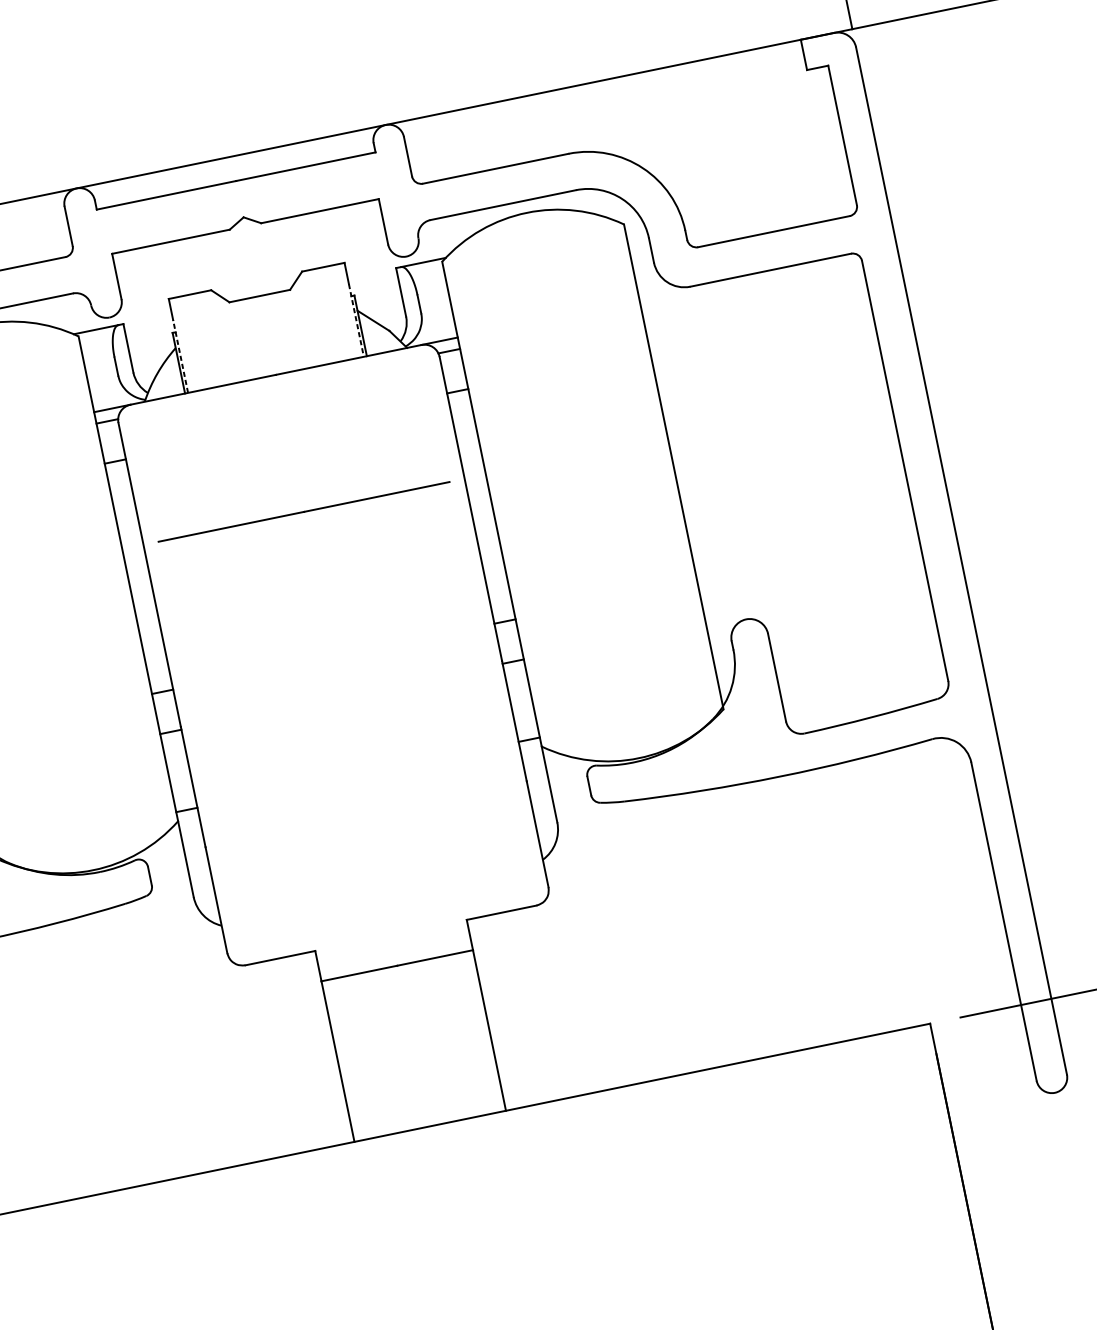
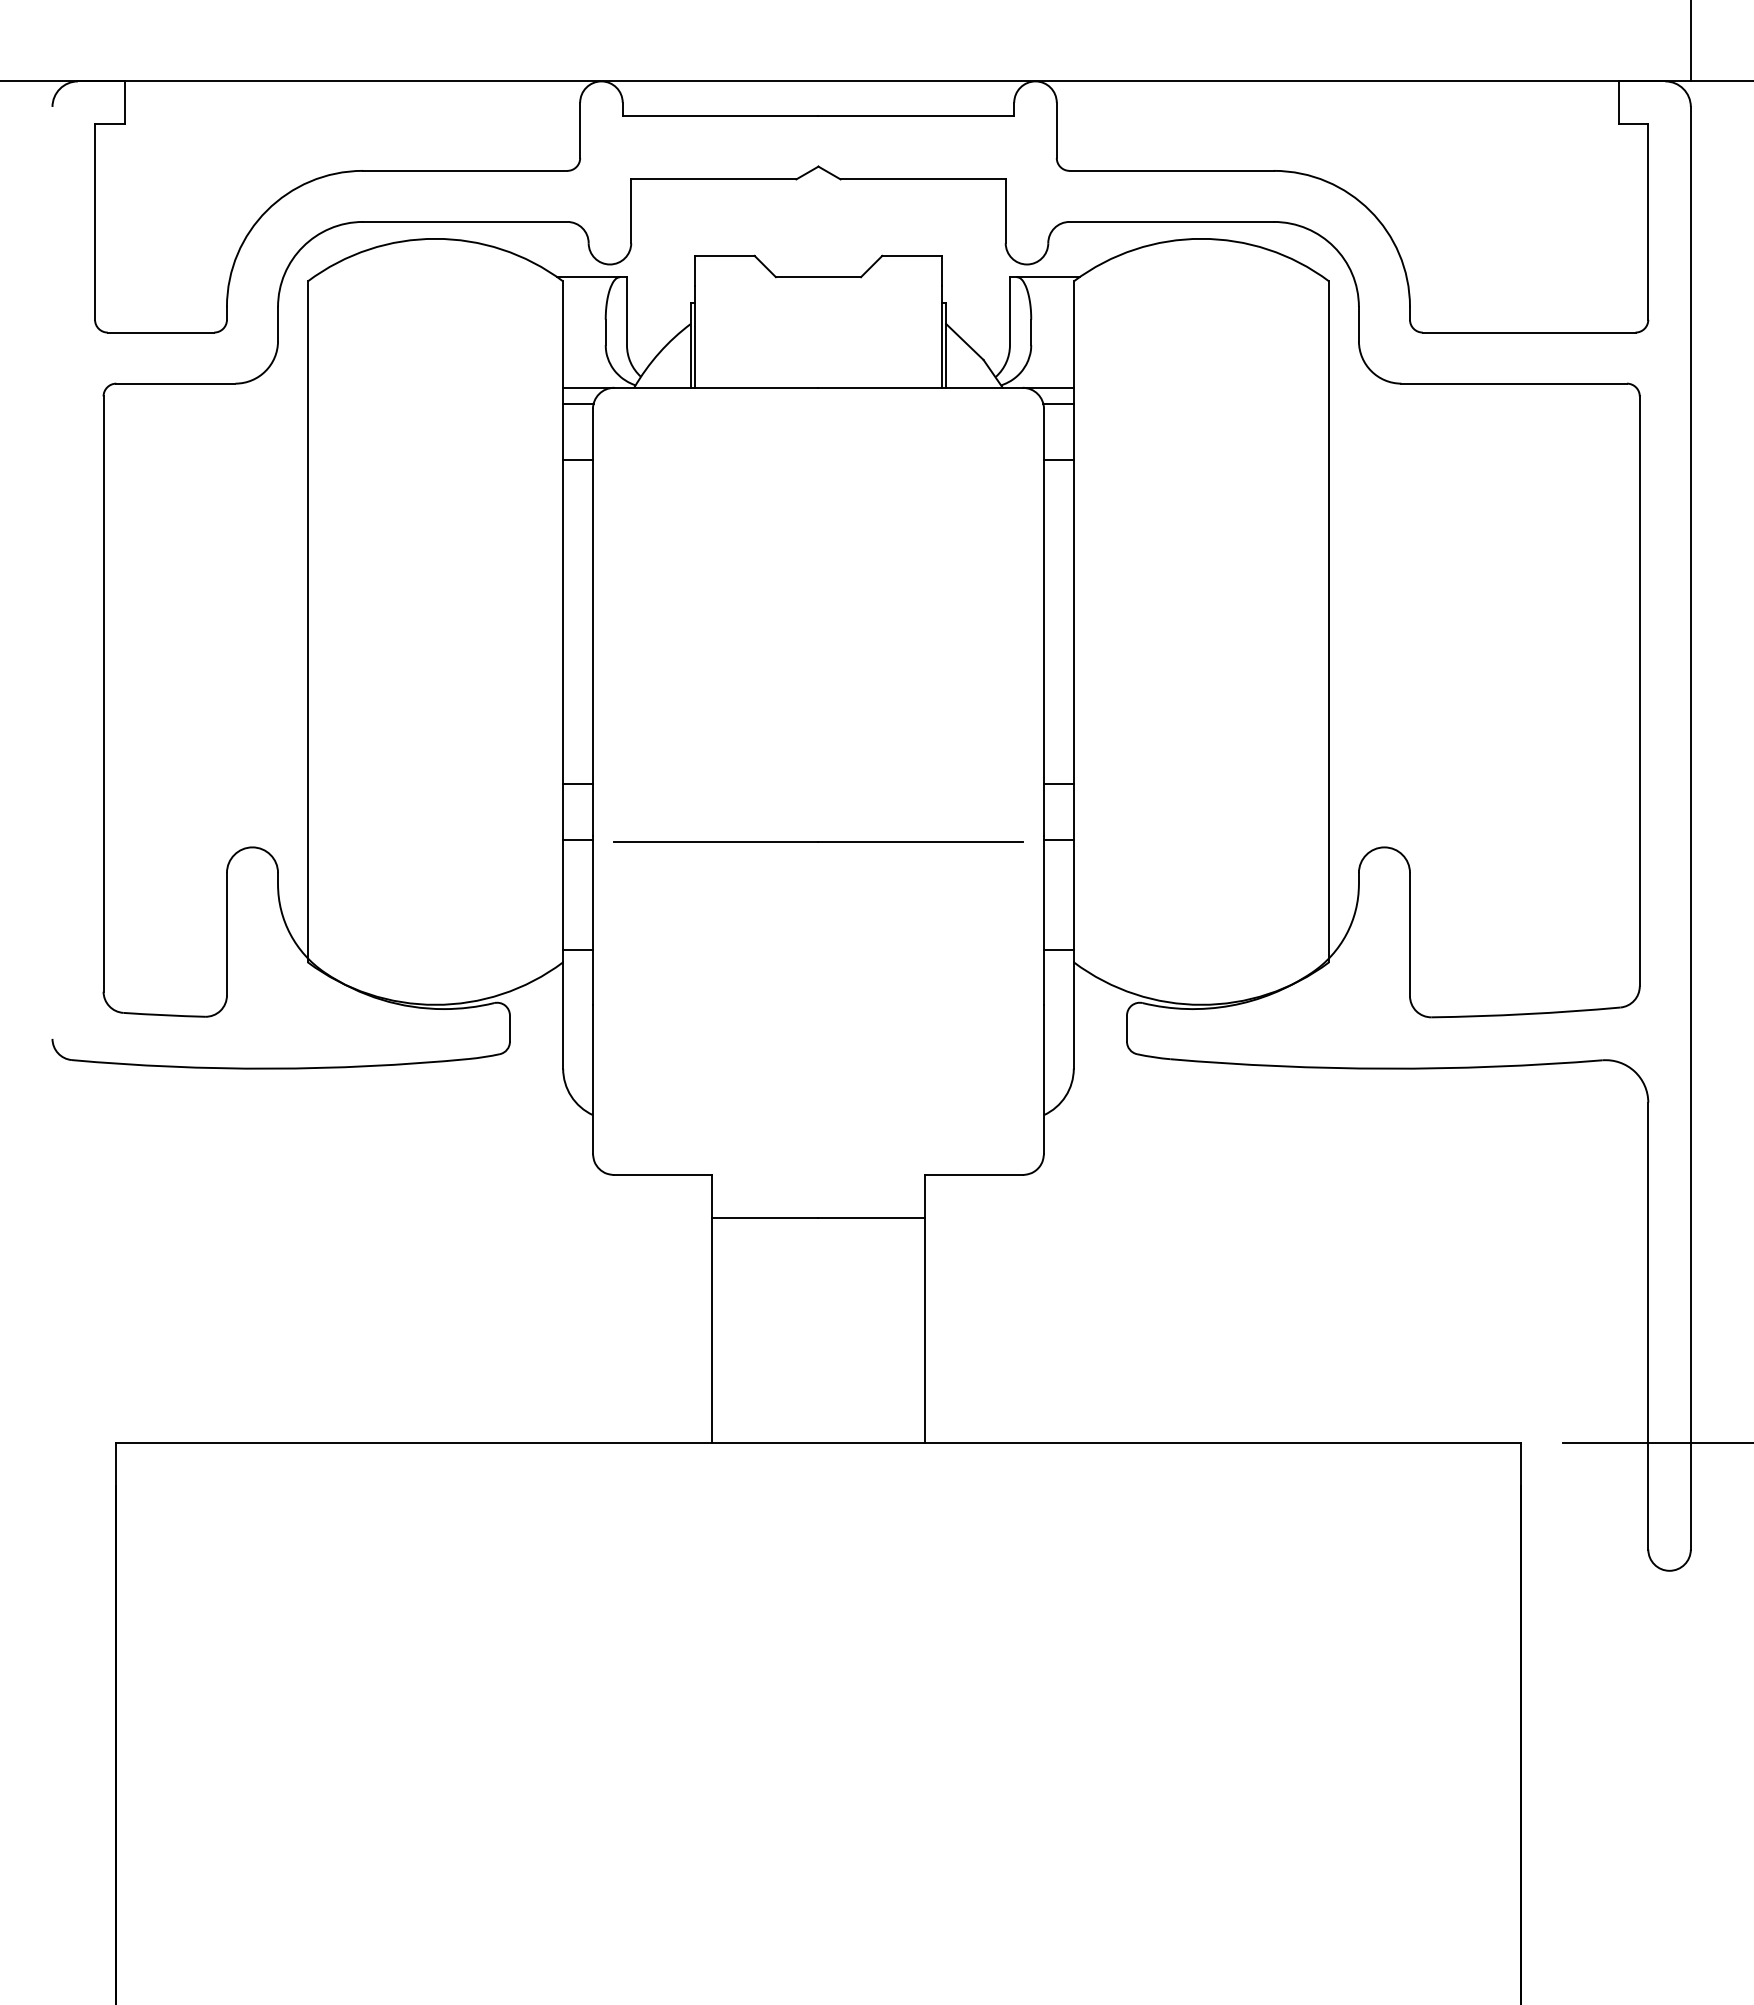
line: (356, 321) -> (941, 337), dashed -> solid
line: (180, 356) -> (695, 336), dashed -> solid
line: (304, 511) -> (818, 841), moved

